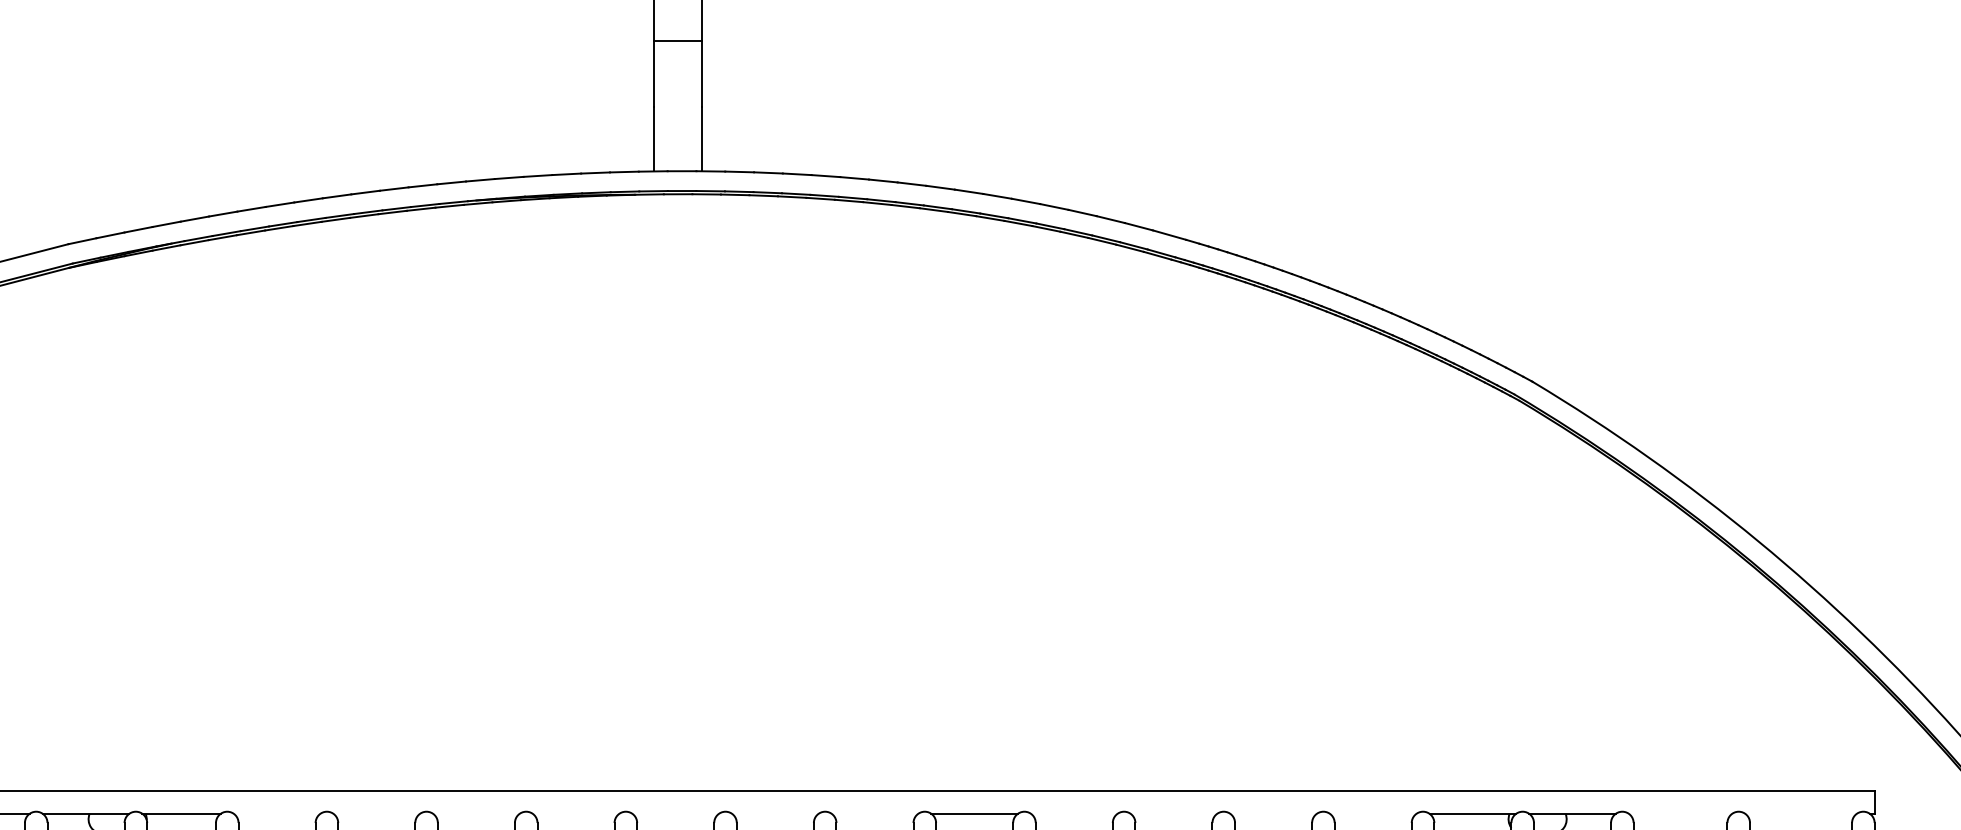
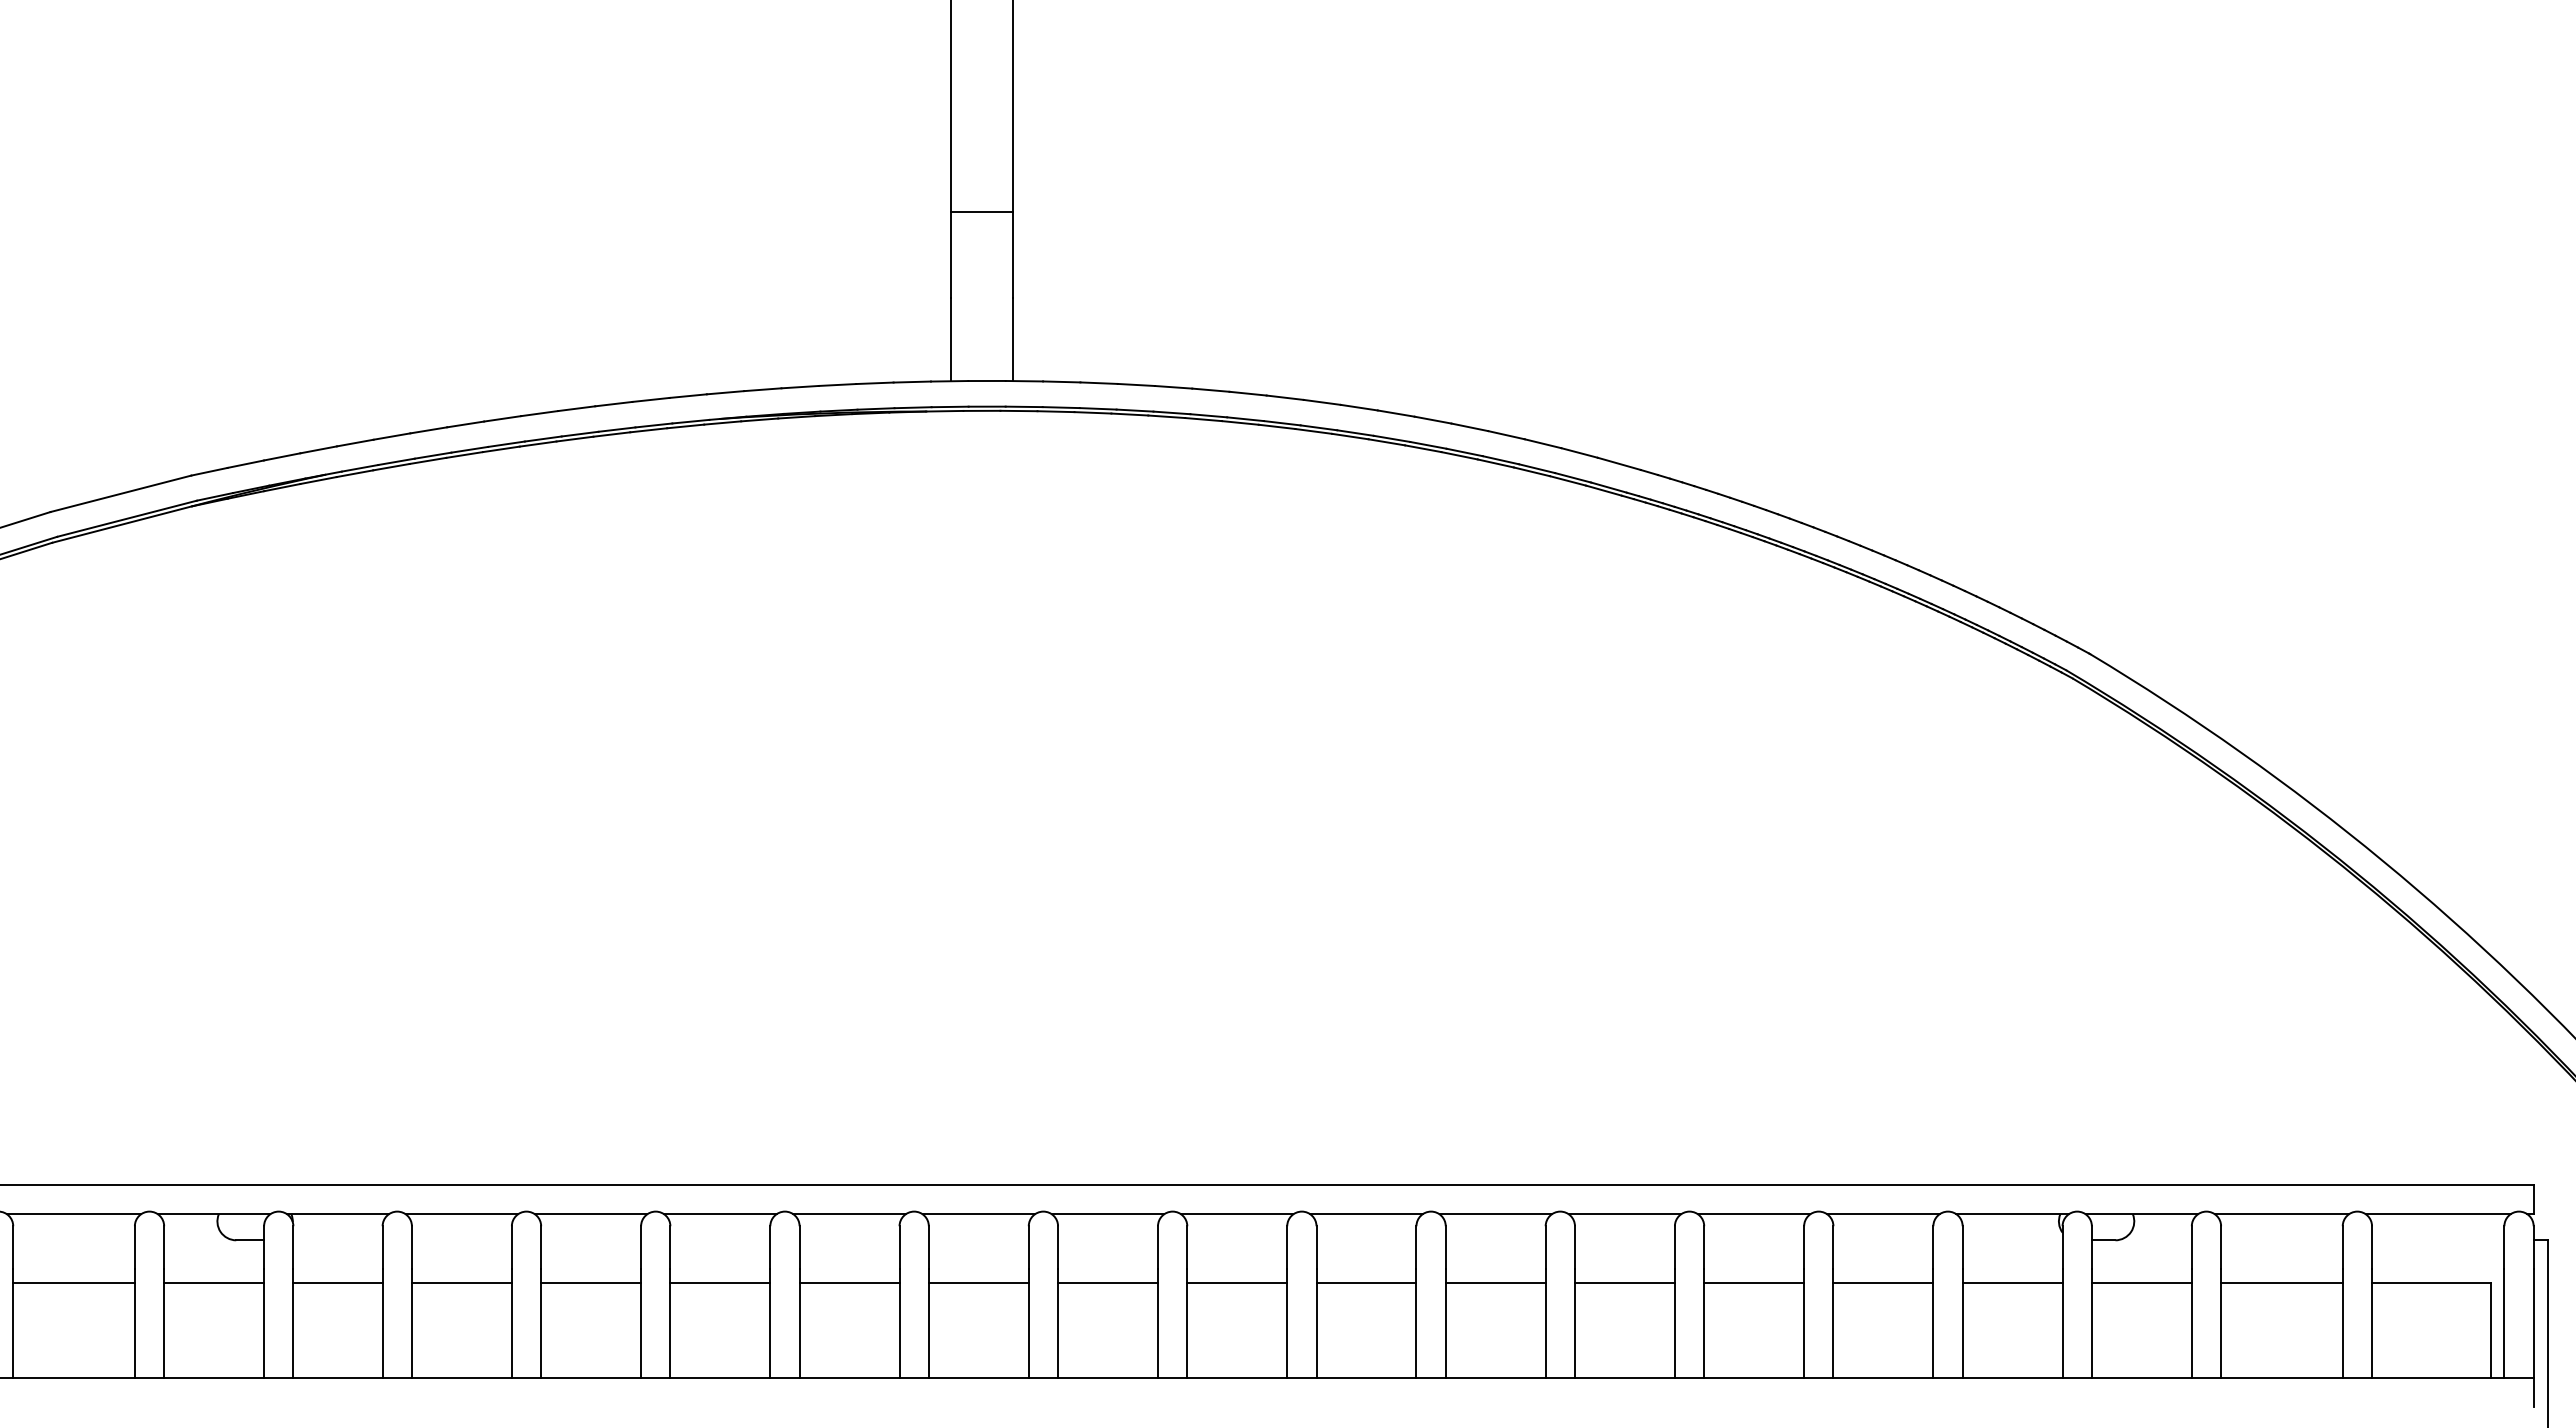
line: (276, 813) -> (461, 1214), added
line: (376, 813) -> (590, 1214), added
line: (476, 813) -> (720, 1214), added
line: (575, 813) -> (849, 1214), added
line: (675, 813) -> (978, 1214), added
line: (774, 813) -> (1107, 1214), added
line: (875, 813) -> (1237, 1214), added
line: (1074, 813) -> (1495, 1214), added
line: (1173, 813) -> (1624, 1214), added
line: (1273, 813) -> (1753, 1214), added
line: (1373, 813) -> (1883, 1214), added
line: (1680, 813) -> (2281, 1214), added
line: (1800, 813) -> (2437, 1214), added

